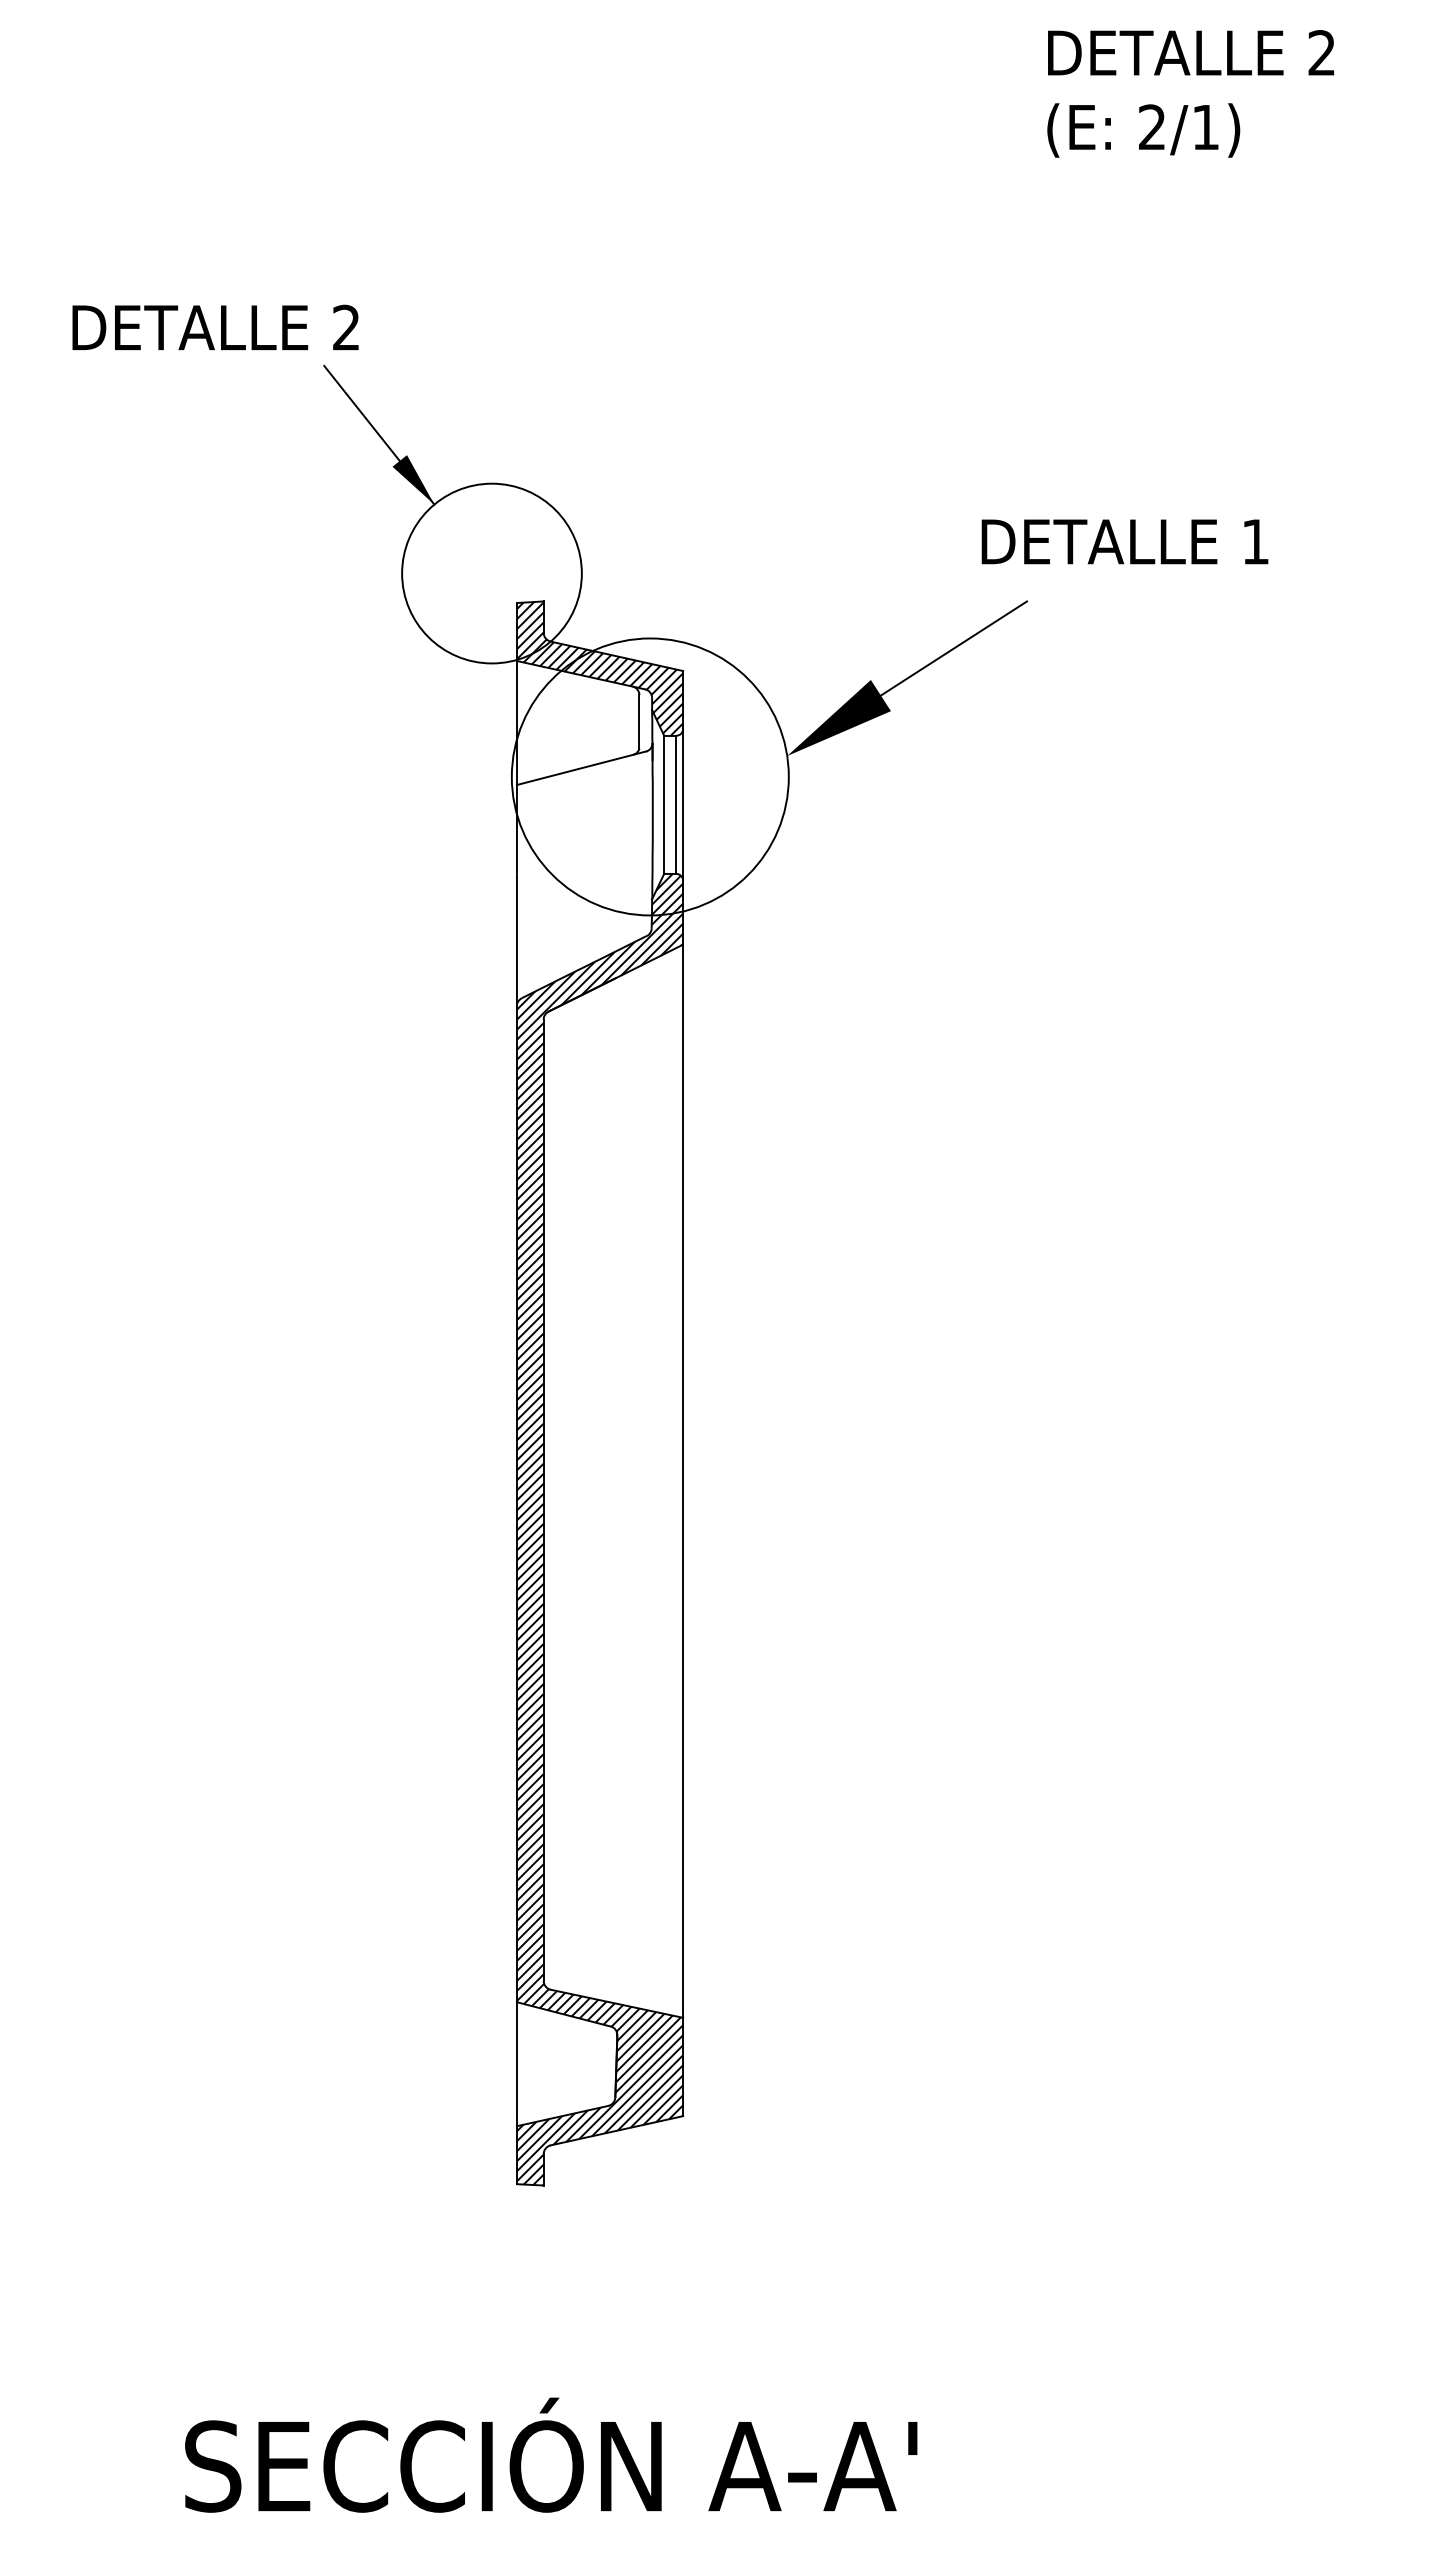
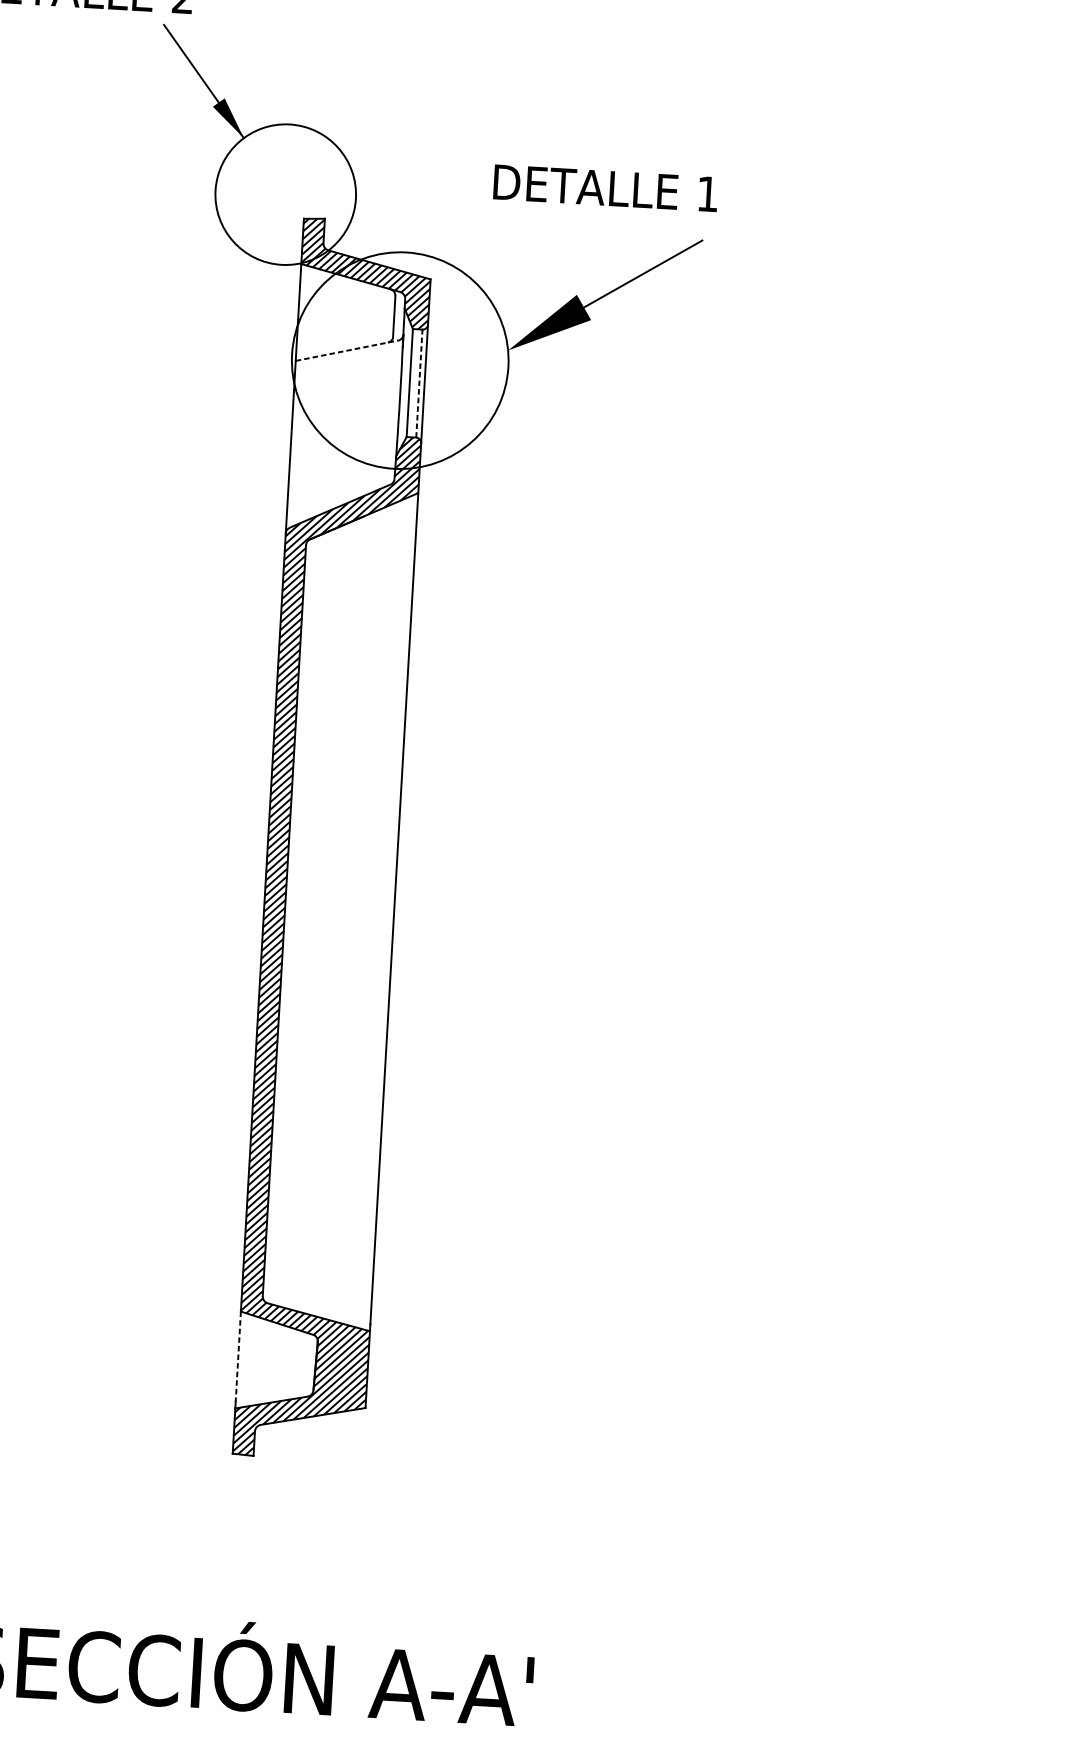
text: (1124, 541) -> (605, 187), moved
line: (581, 768) -> (346, 350), solid -> dashed
line: (676, 804) -> (419, 383), solid -> dashed
line: (516, 2059) -> (237, 1356), solid -> dashed

